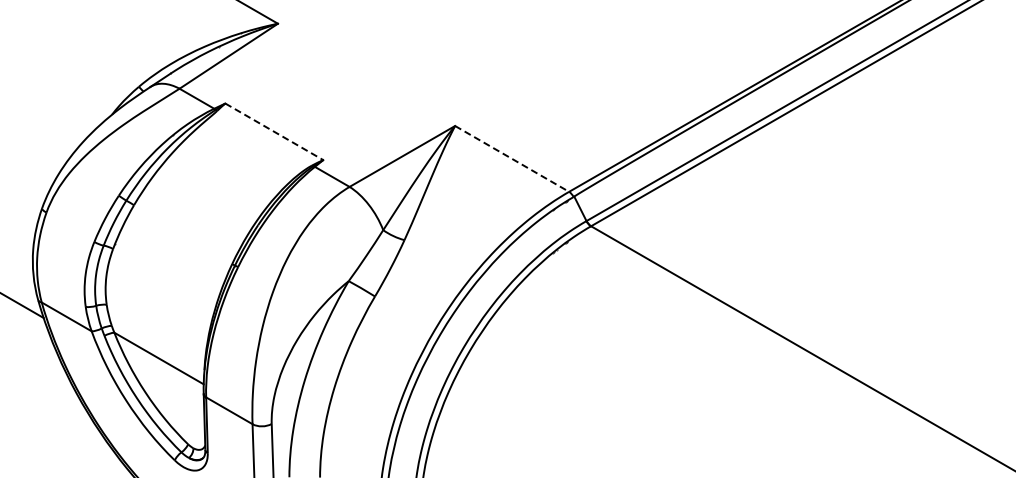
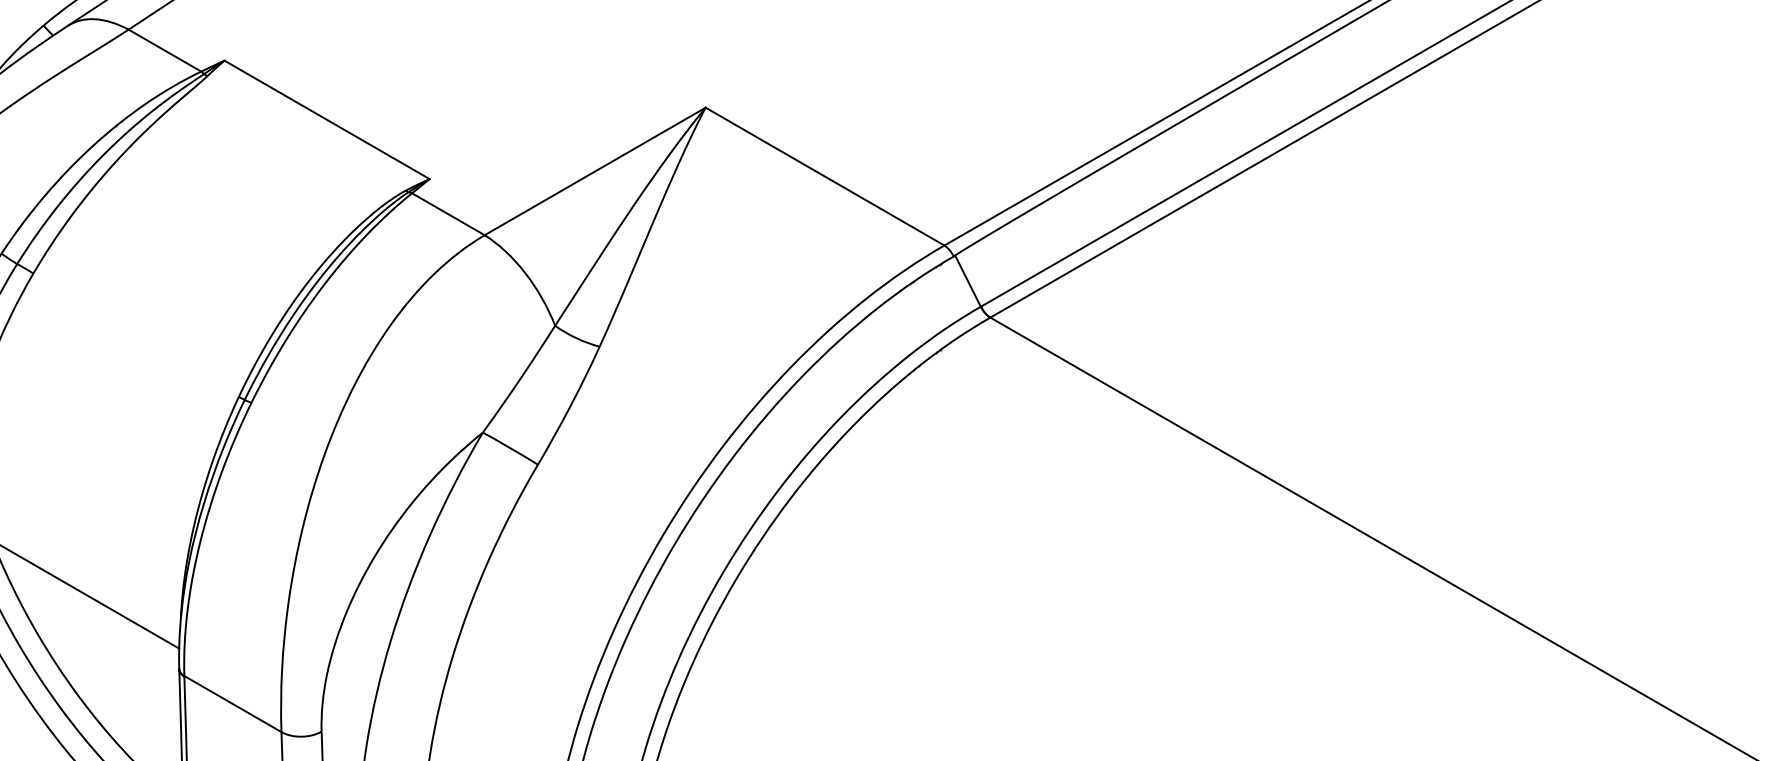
line: (274, 131) -> (327, 119), dashed -> solid
line: (512, 158) -> (825, 175), dashed -> solid

